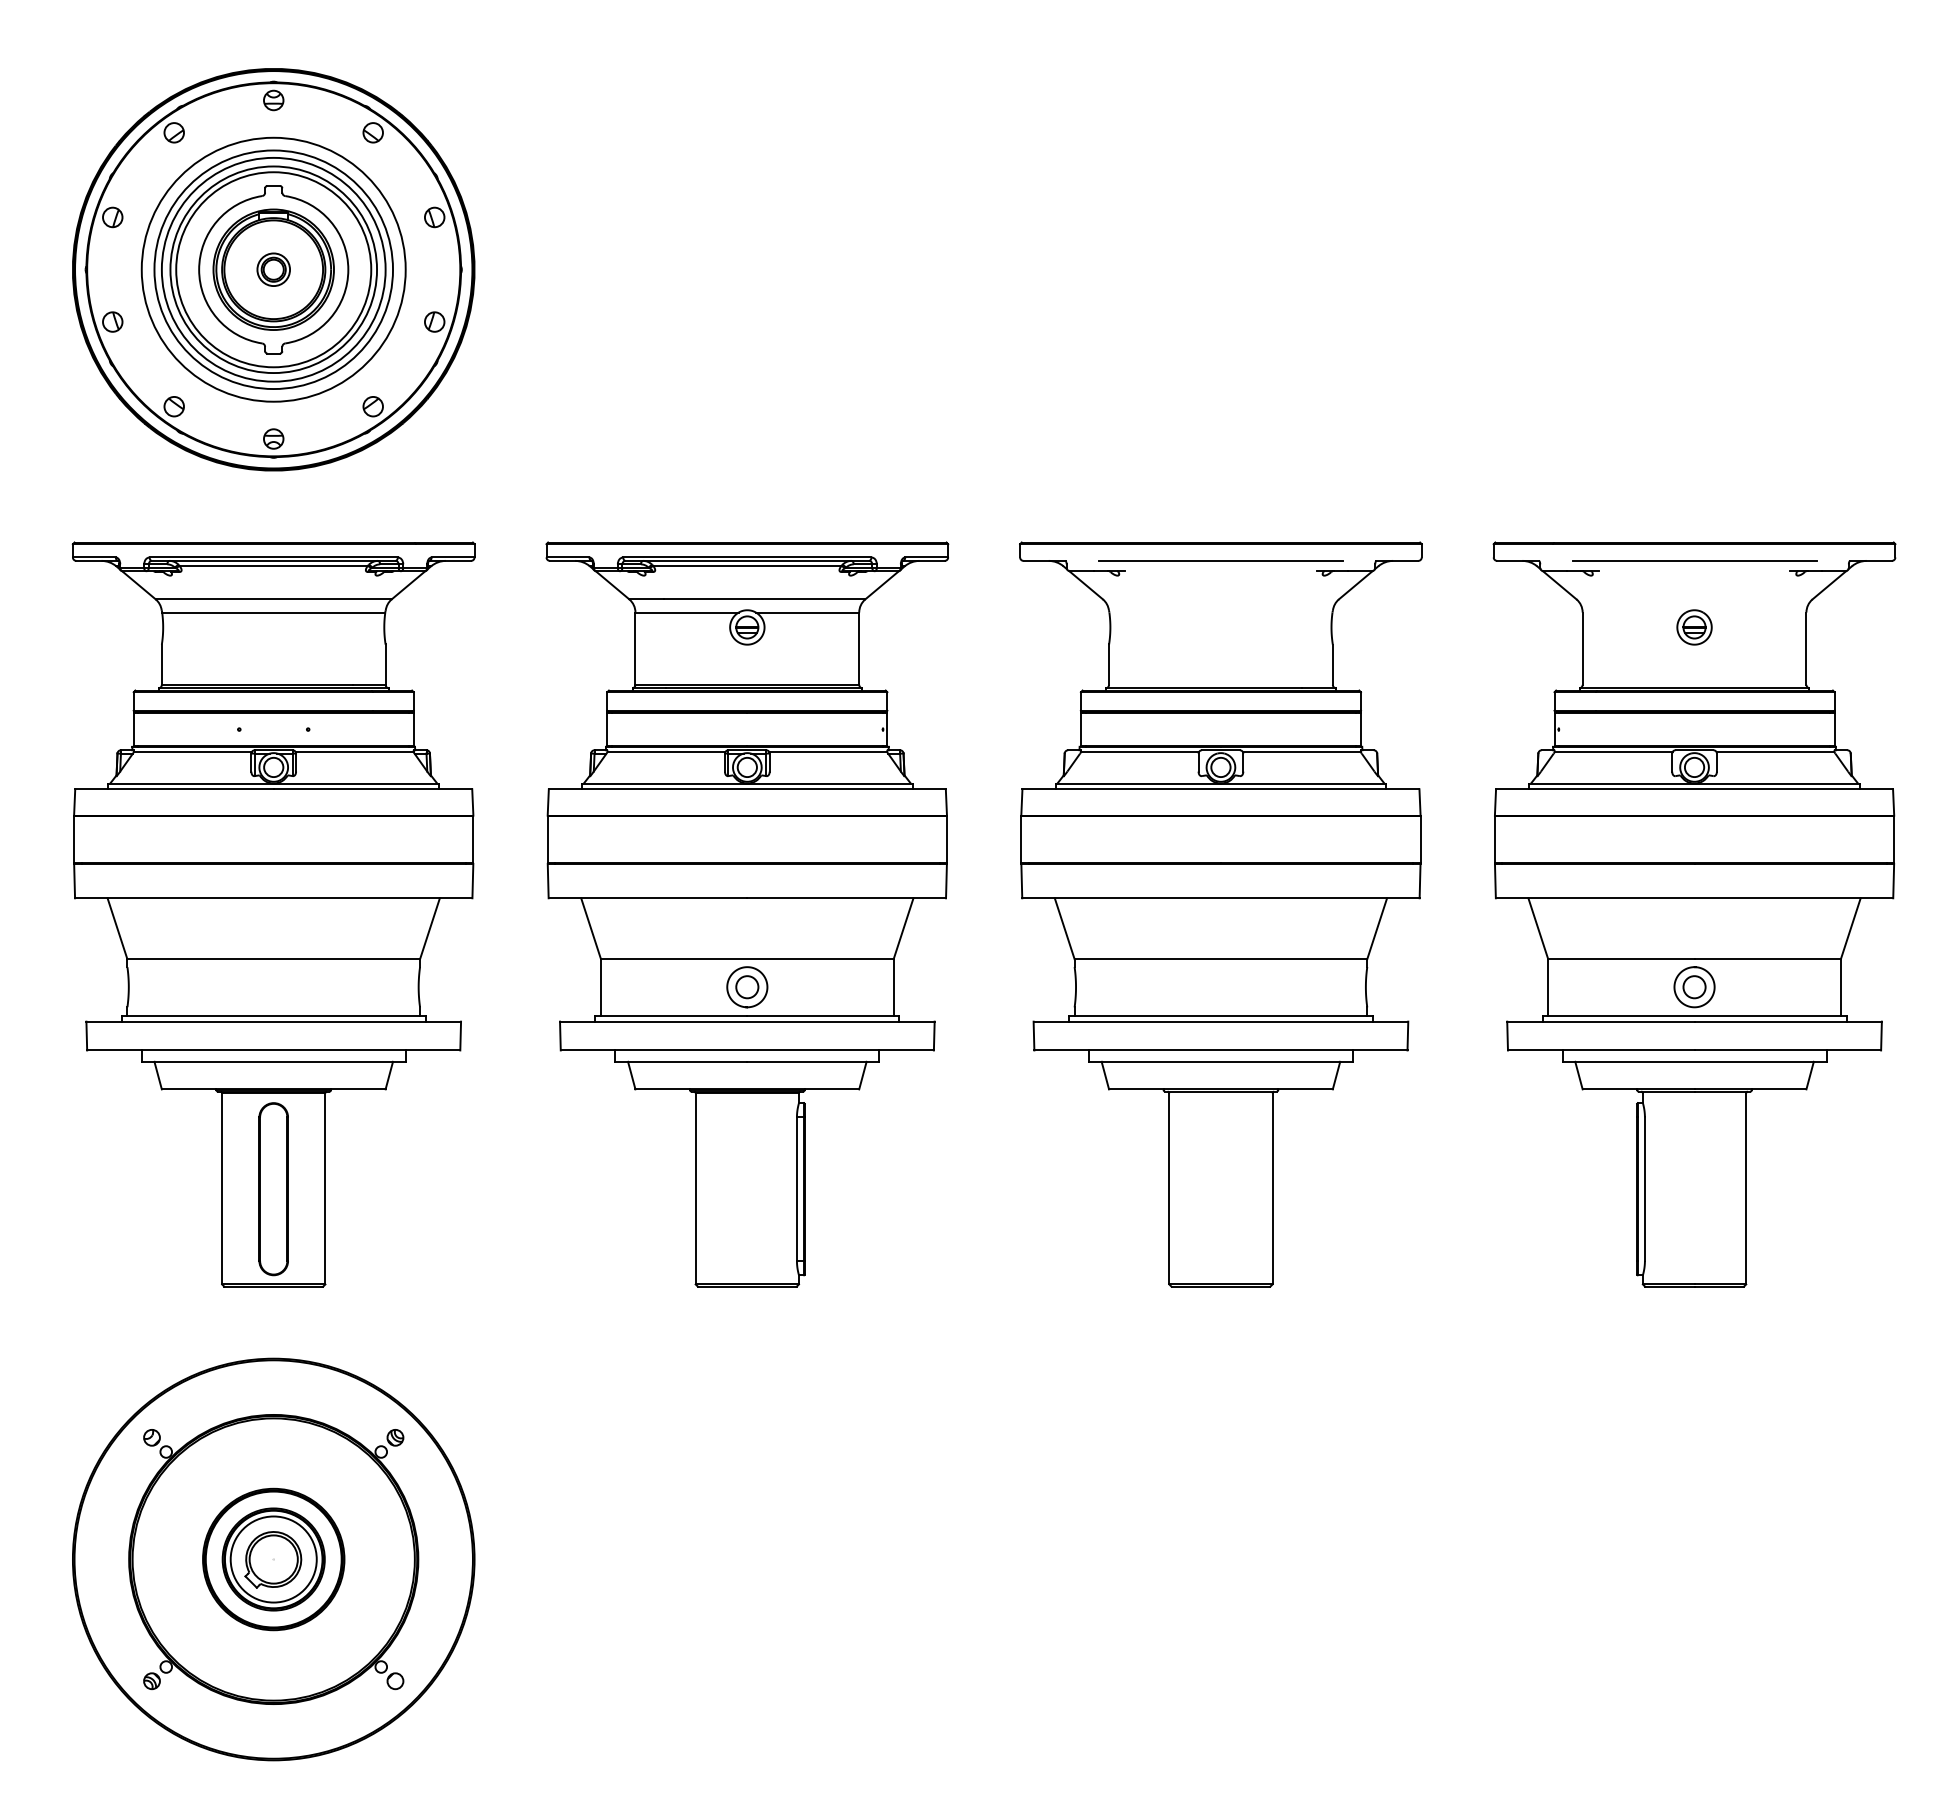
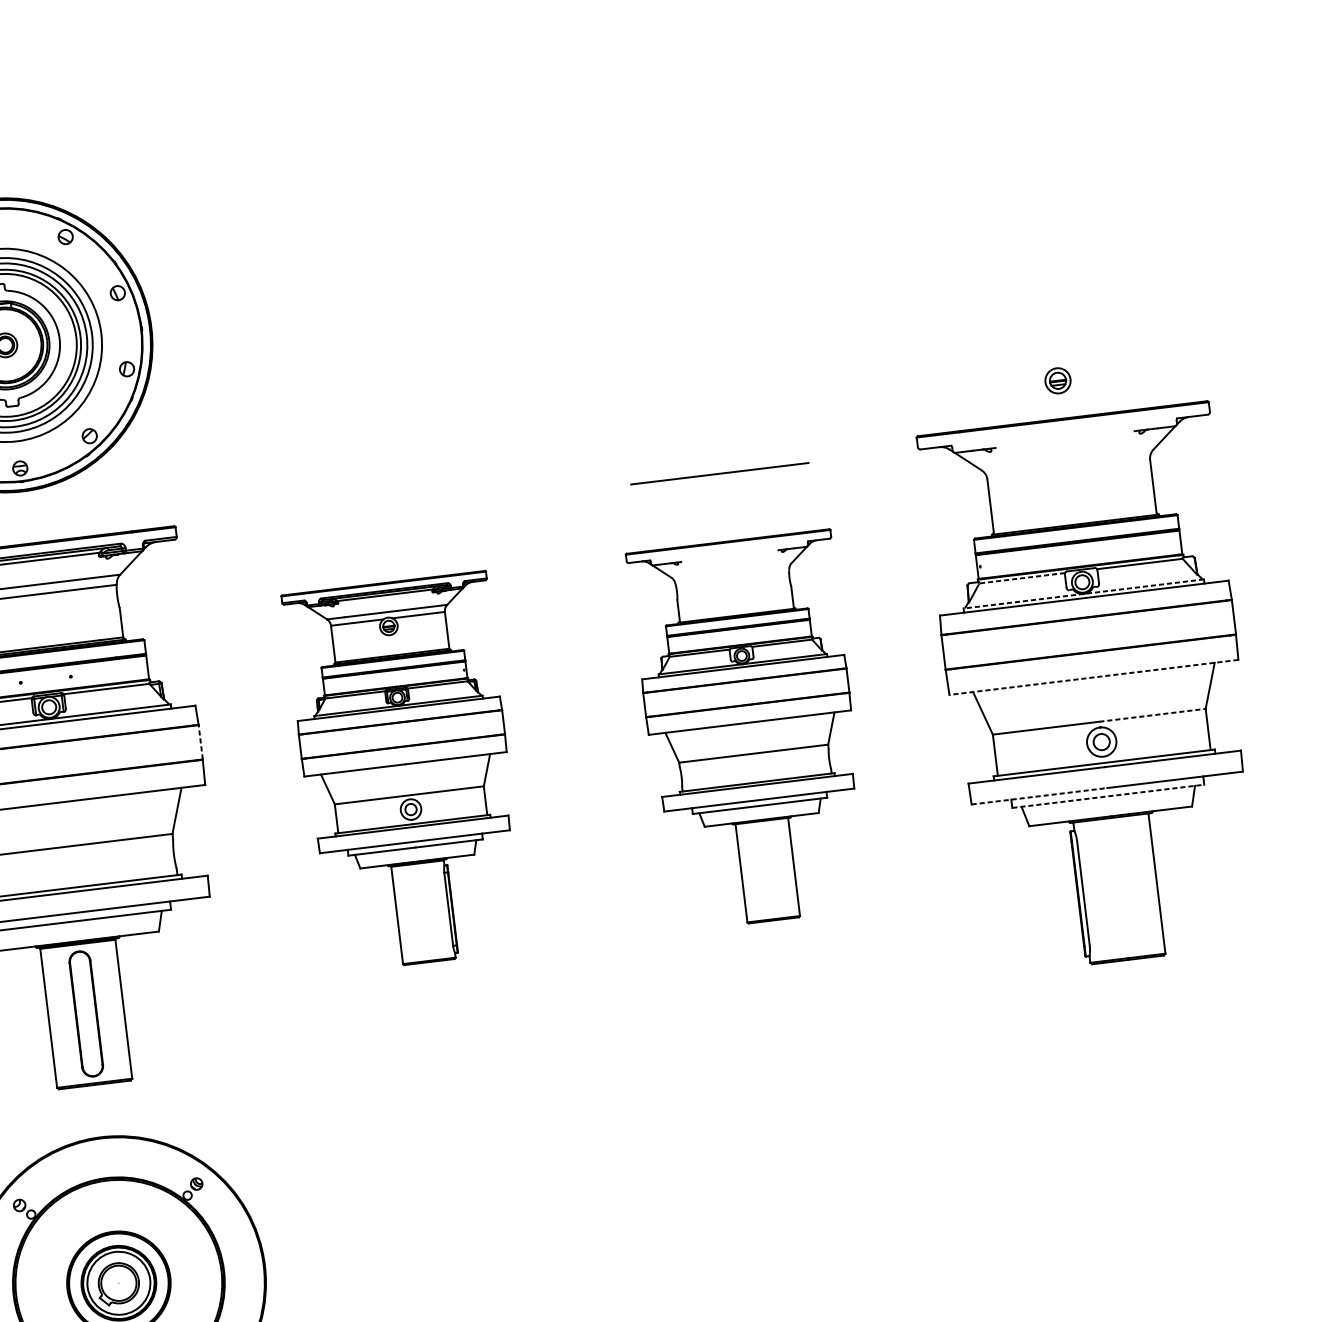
line: (1694, 560) -> (1064, 431), removed
part: (1694, 627) -> (1057, 380), moved
line: (1613, 752) -> (1022, 578), solid -> dashed
line: (1694, 783) -> (1083, 593), solid -> dashed
line: (473, 839) -> (200, 742), solid -> dashed
line: (1694, 898) -> (1093, 677), solid -> dashed
part: (747, 914) -> (406, 772), size x0.7
part: (1220, 914) -> (750, 730), size x0.7
line: (1768, 959) -> (1153, 715), solid -> dashed
line: (1601, 1050) -> (1039, 796), solid -> dashed
line: (1694, 1061) -> (1108, 796), solid -> dashed

